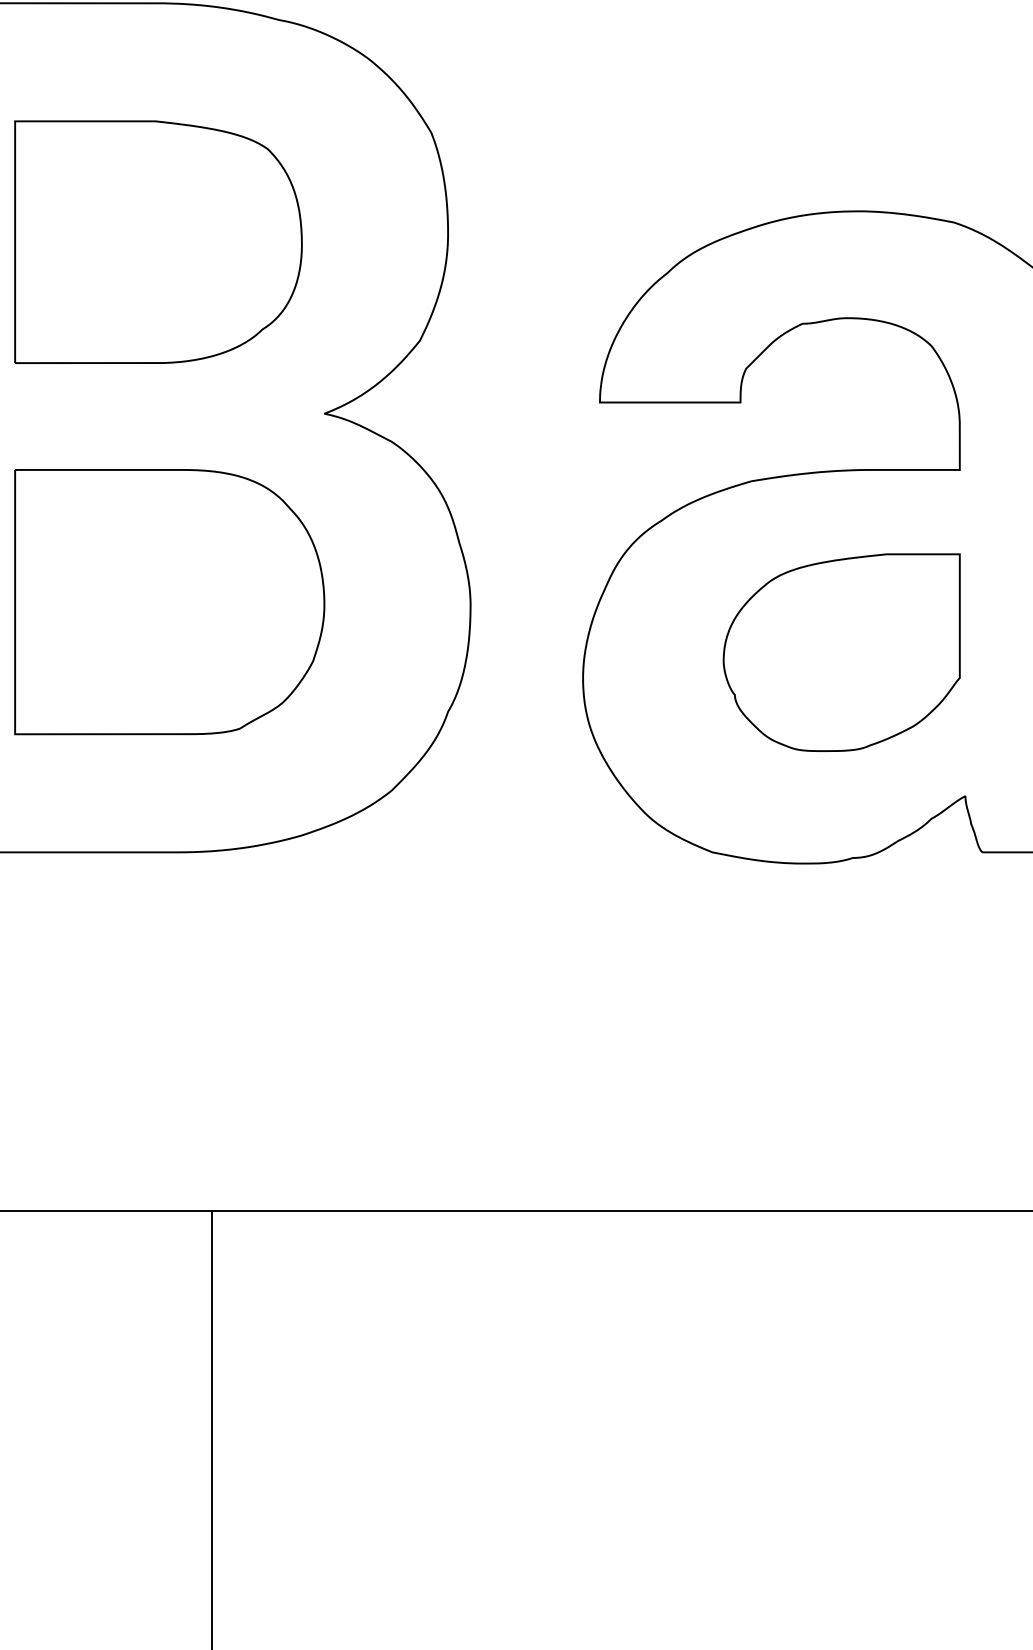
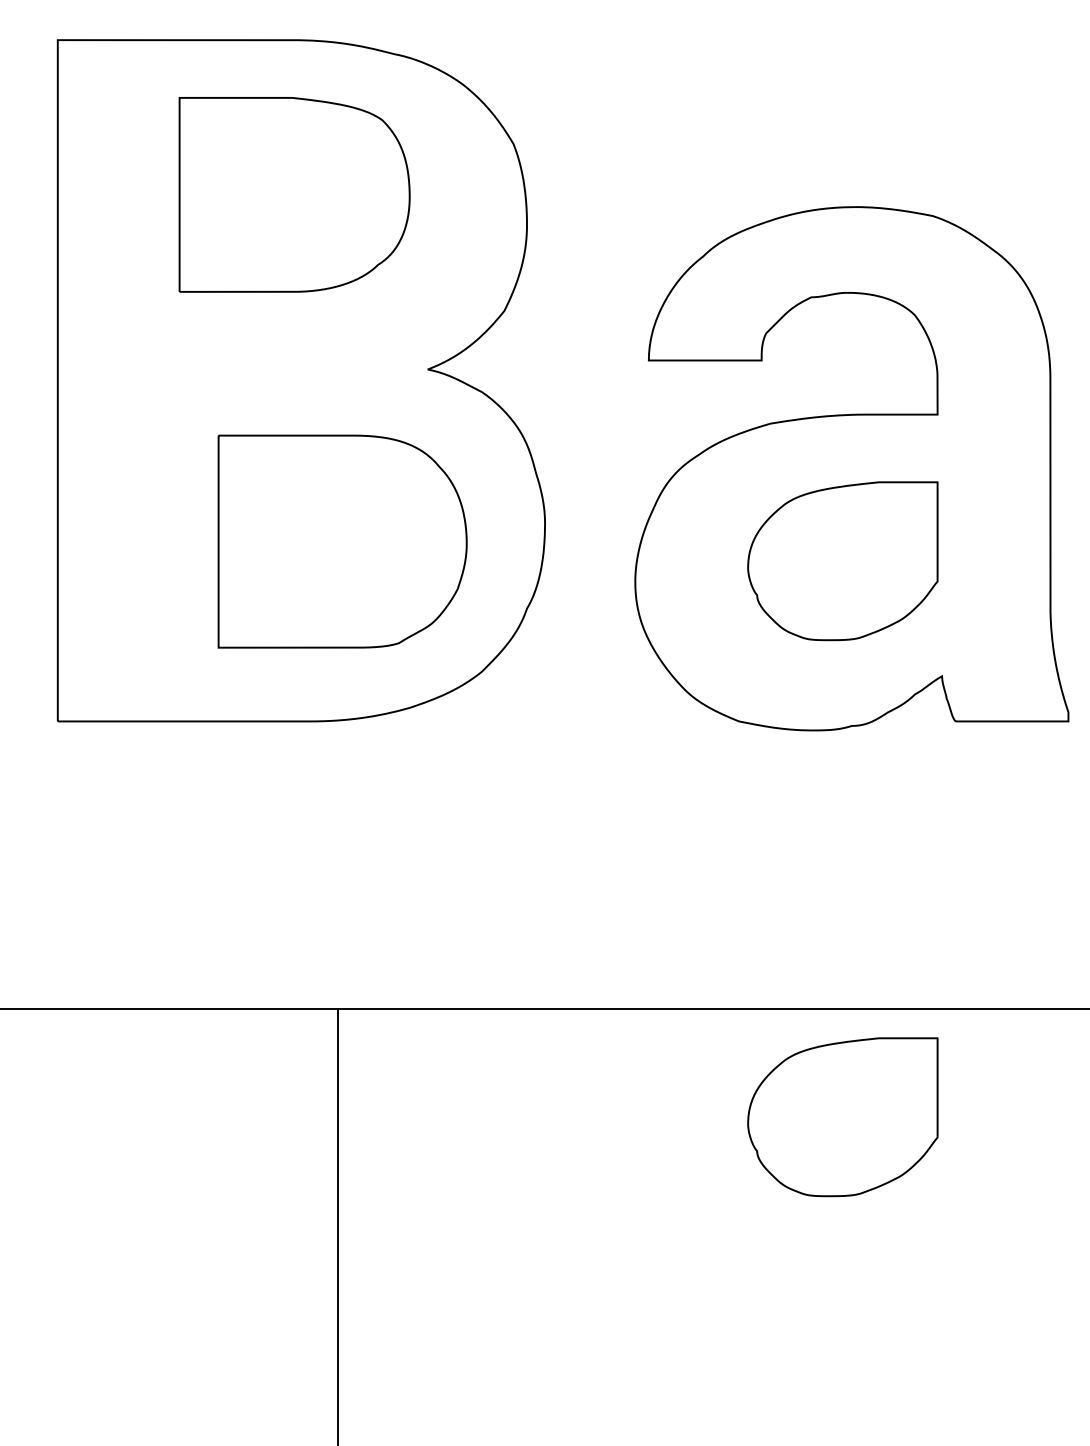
part: (158, 241) -> (294, 194), moved
part: (169, 601) -> (342, 541), moved
part: (841, 1345) -> (842, 1117), added

